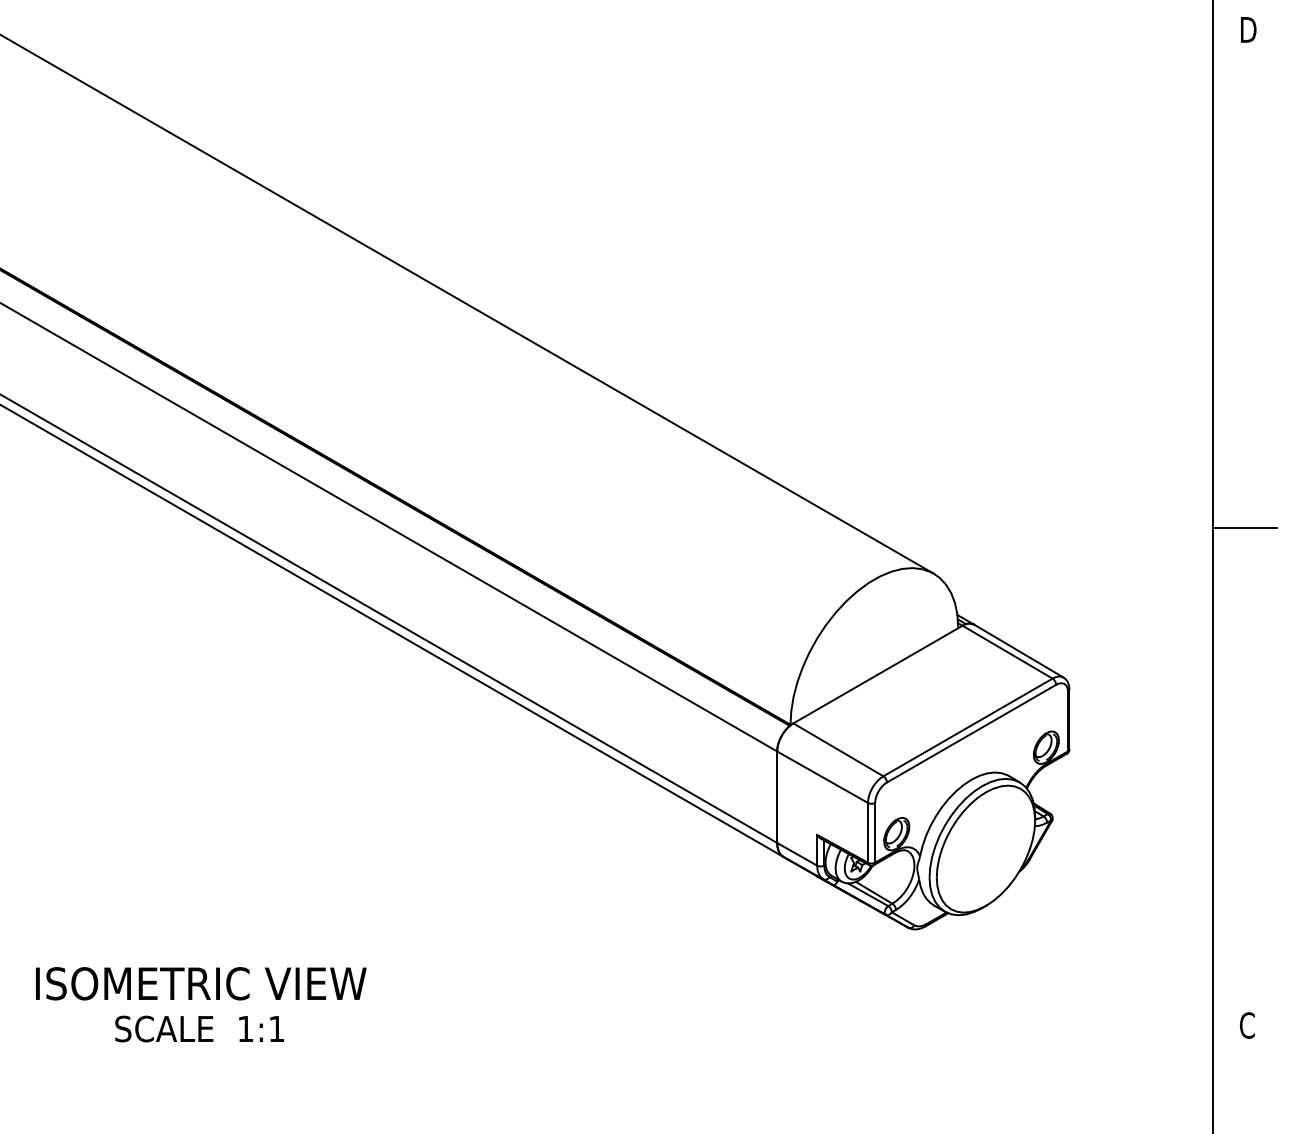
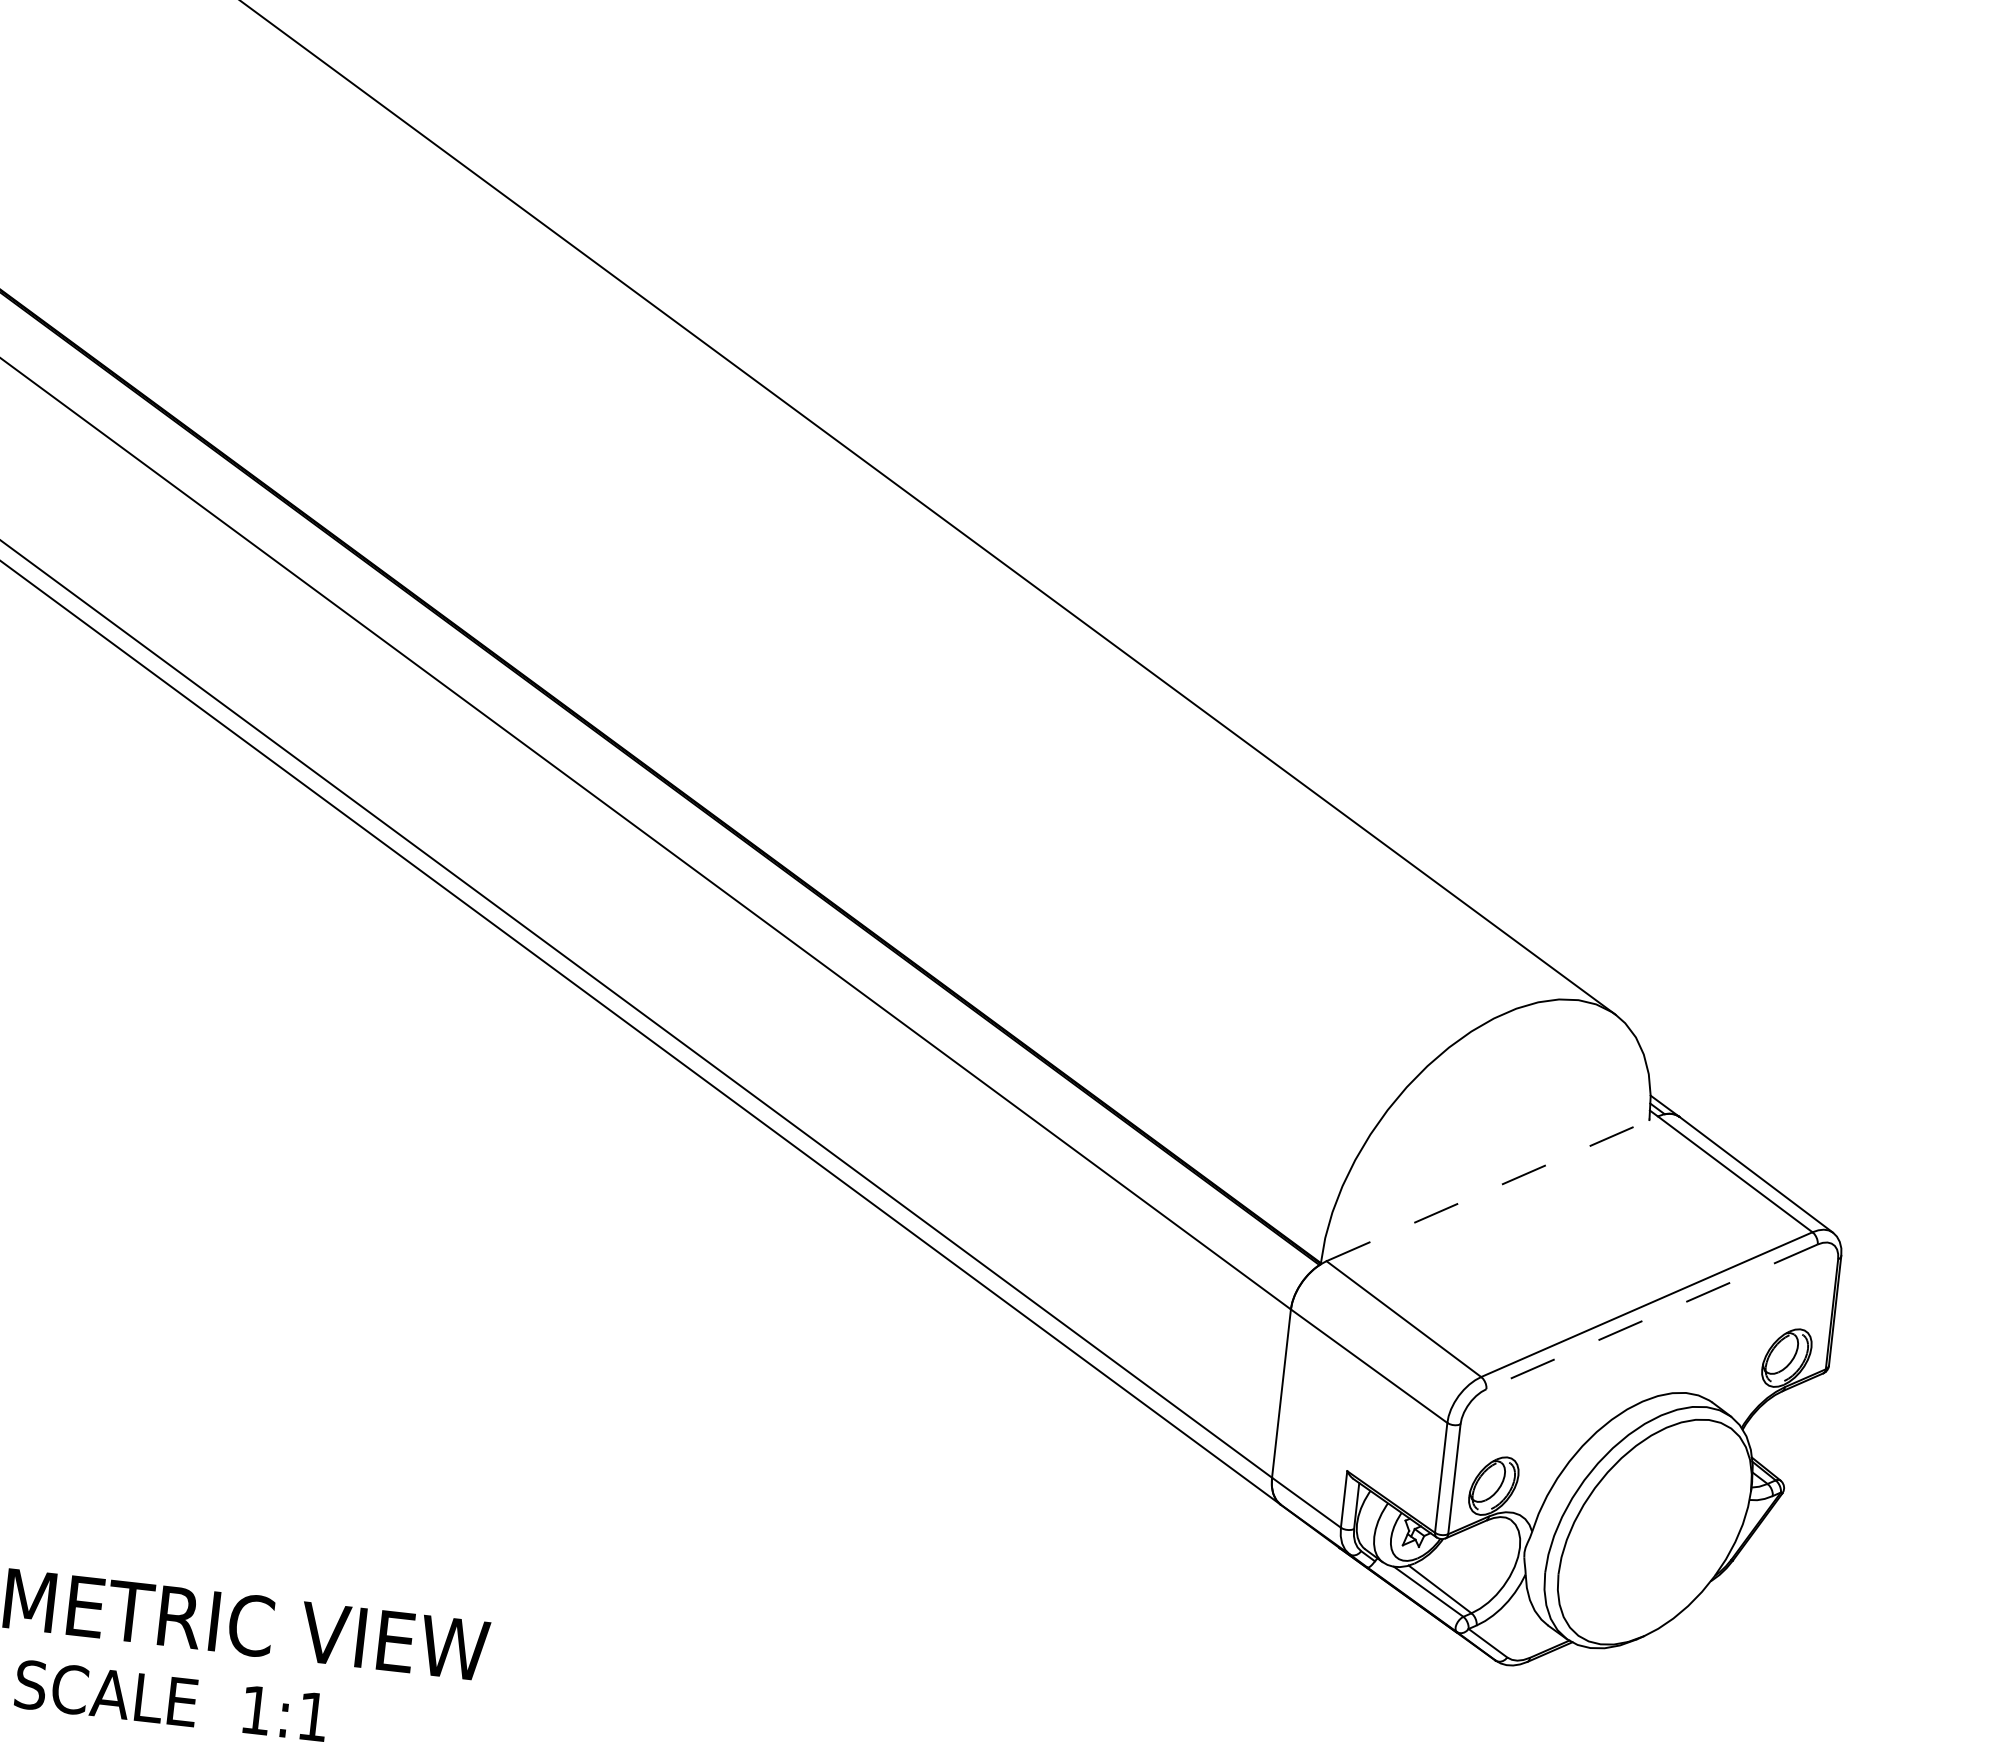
line: (877, 674) -> (1491, 1188), solid -> dashed
line: (971, 733) -> (1652, 1316), solid -> dashed

